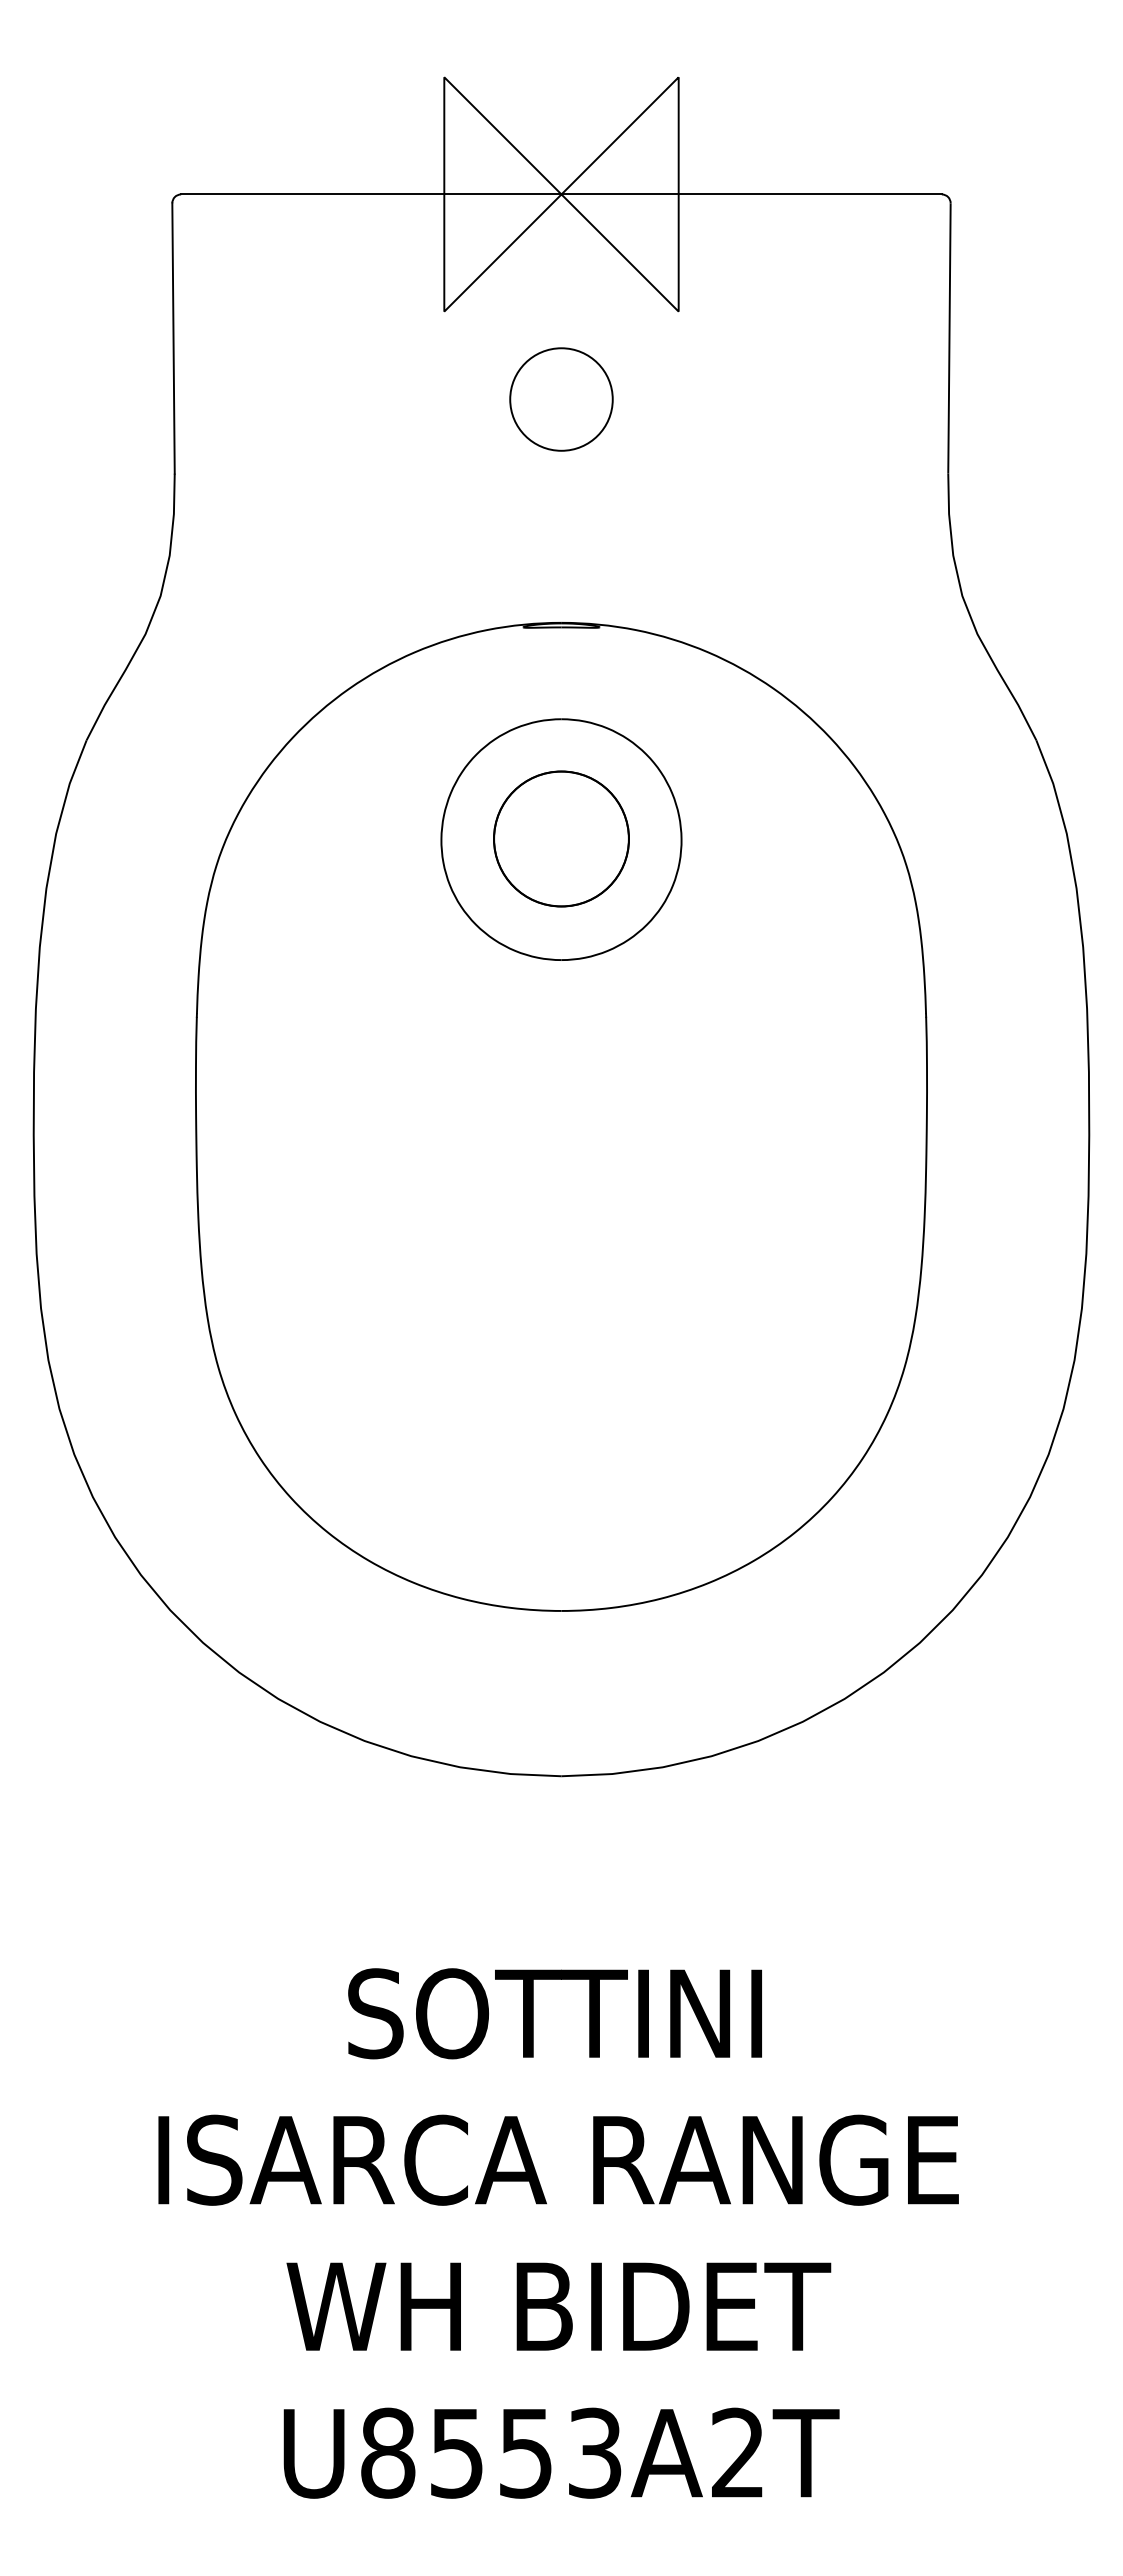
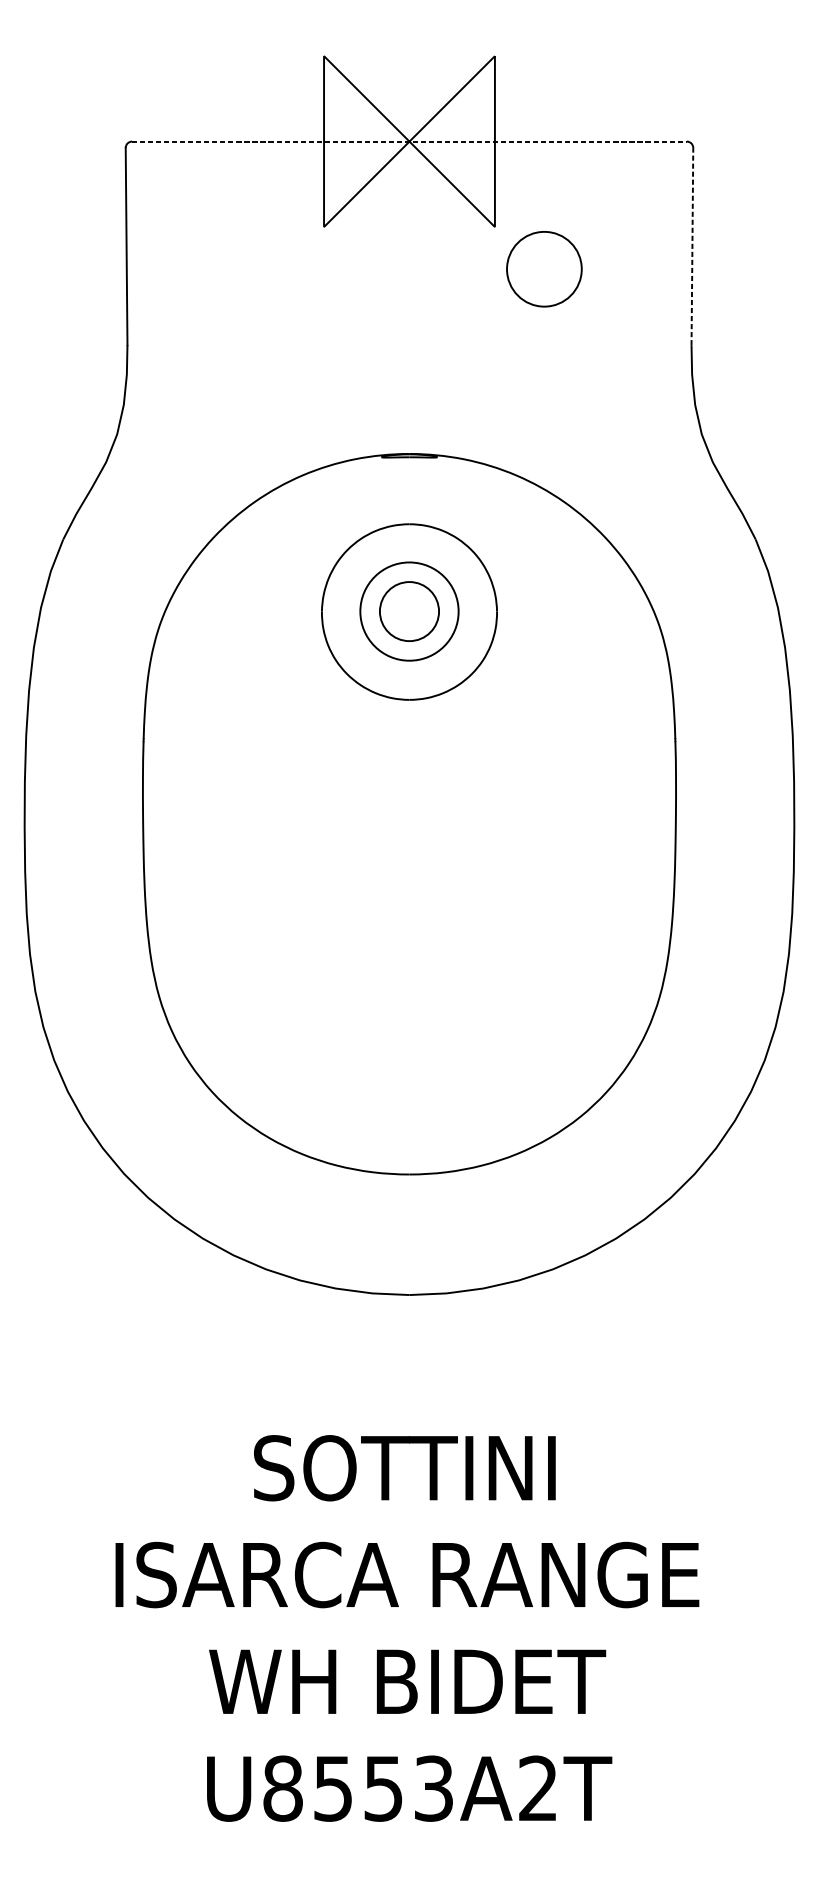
line: (561, 194) -> (409, 141), solid -> dashed
line: (949, 338) -> (692, 246), solid -> dashed
circle: (561, 399) -> (544, 269), moved
circle: (561, 838) -> (409, 611), size x0.6

